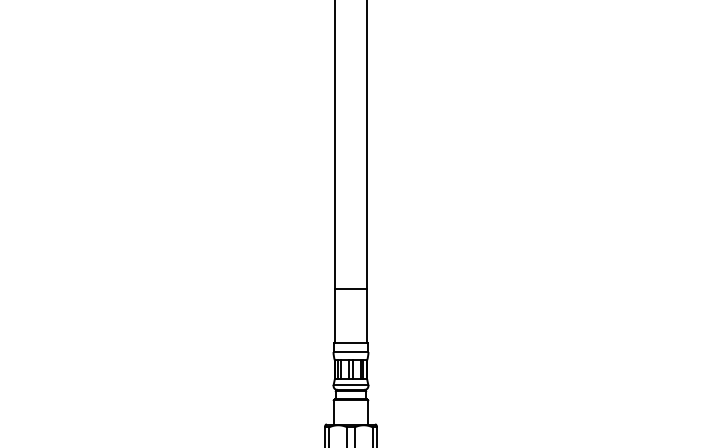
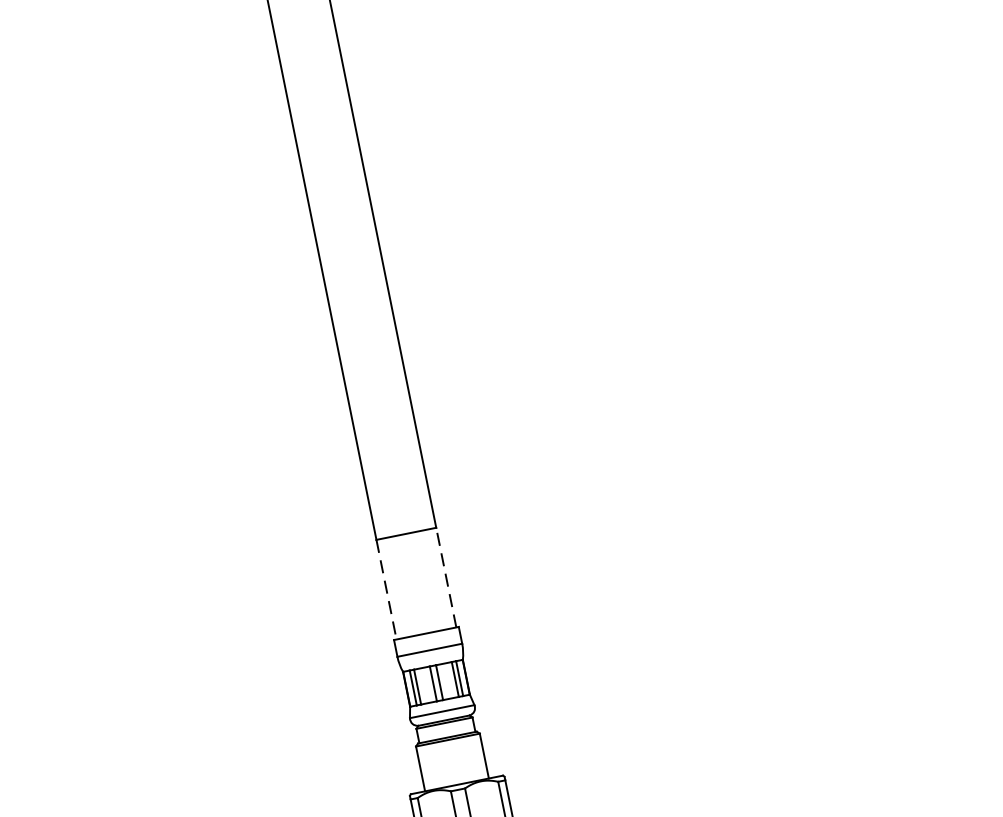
line: (334, 316) -> (385, 590), solid -> dashed
line: (367, 316) -> (447, 578), solid -> dashed

